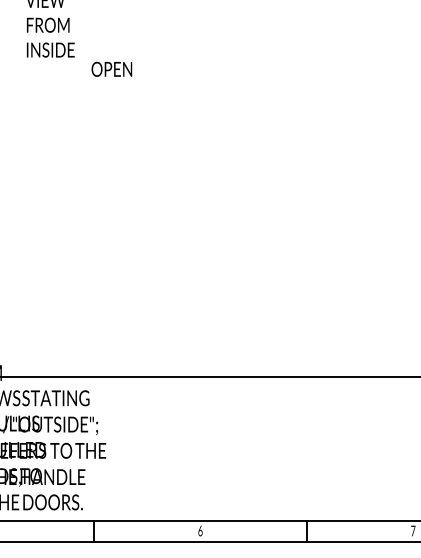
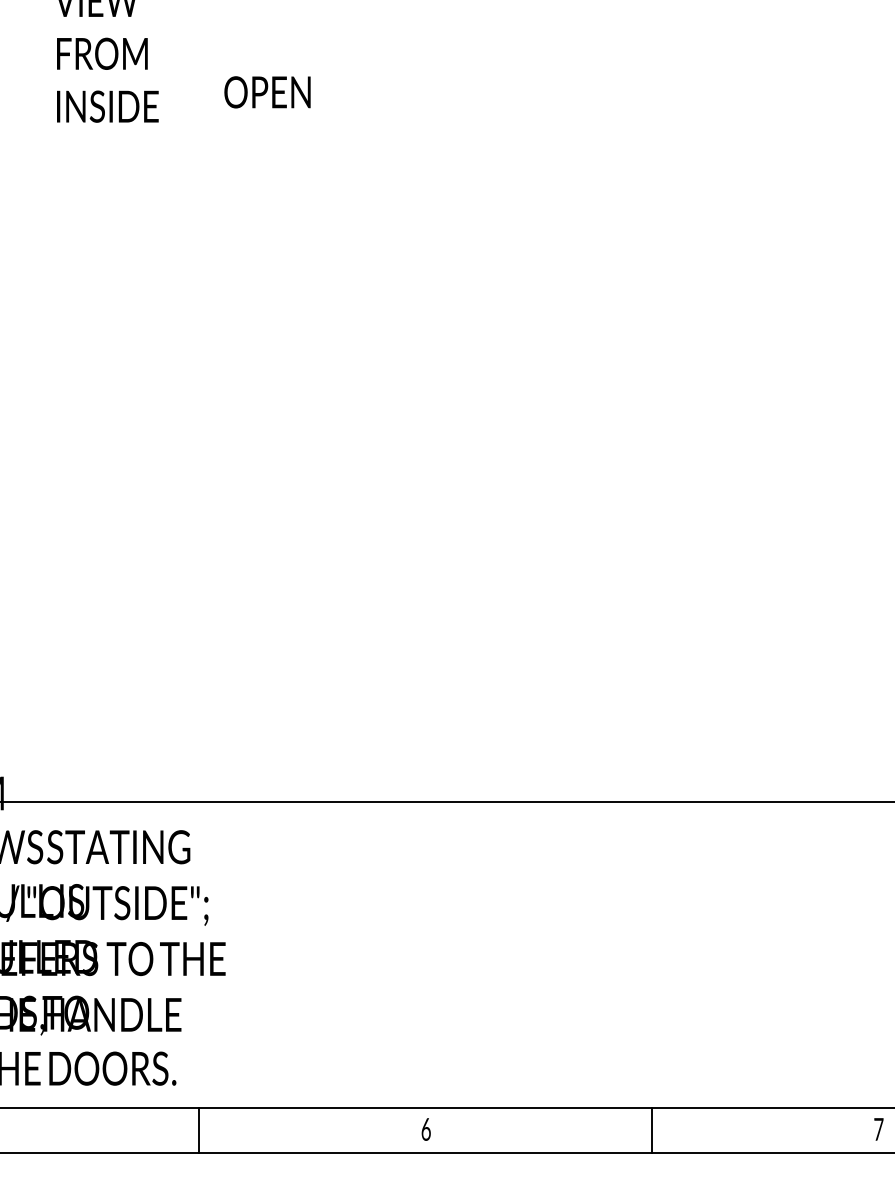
text: (111, 68) -> (266, 90), moved

